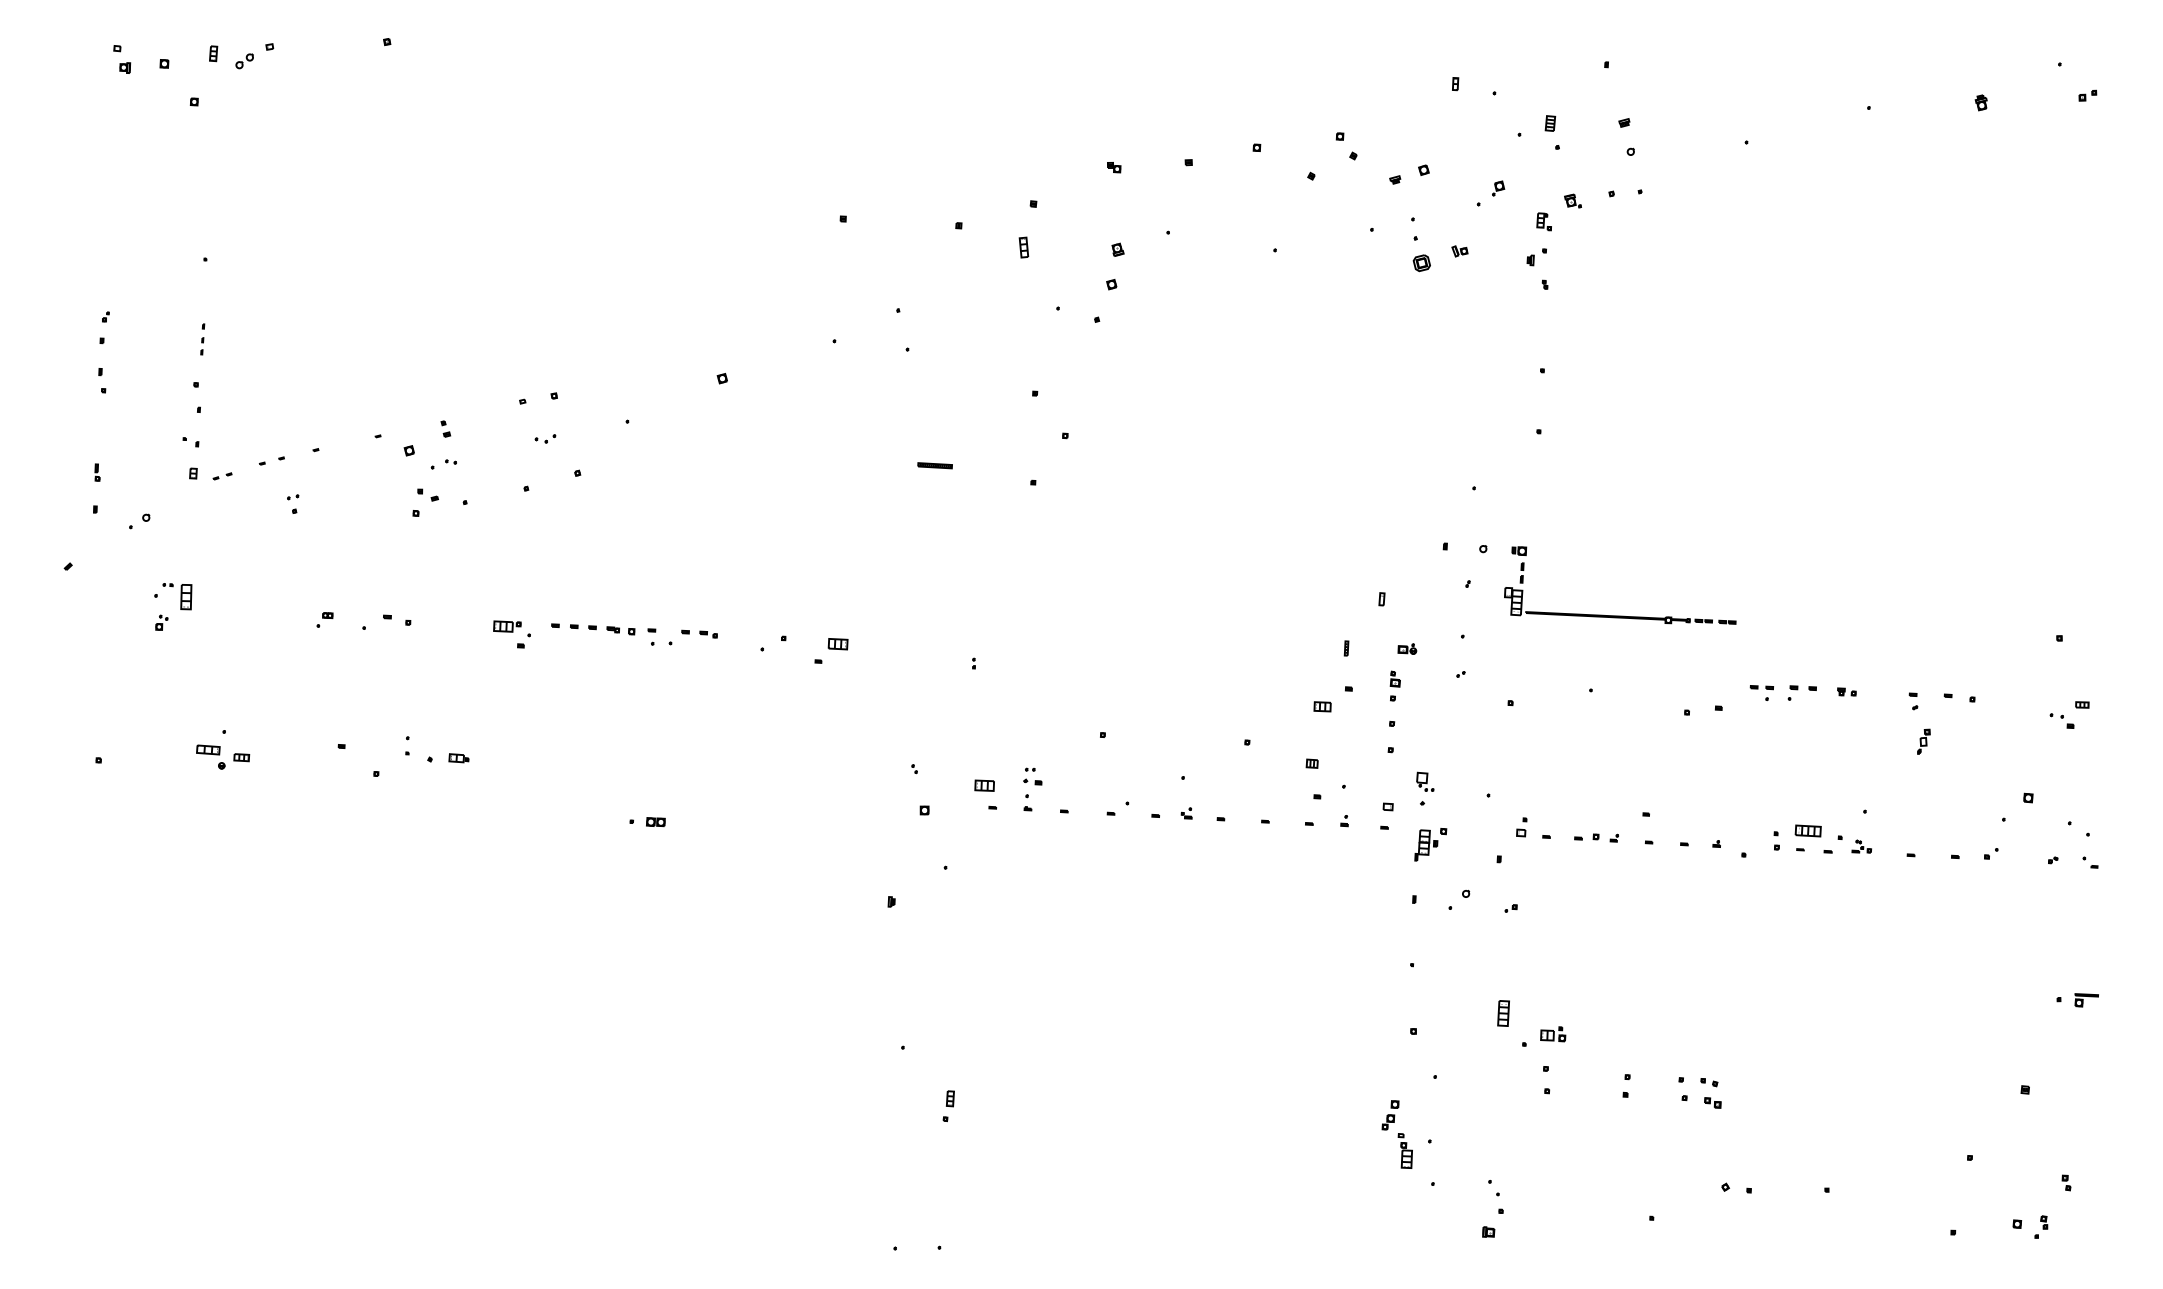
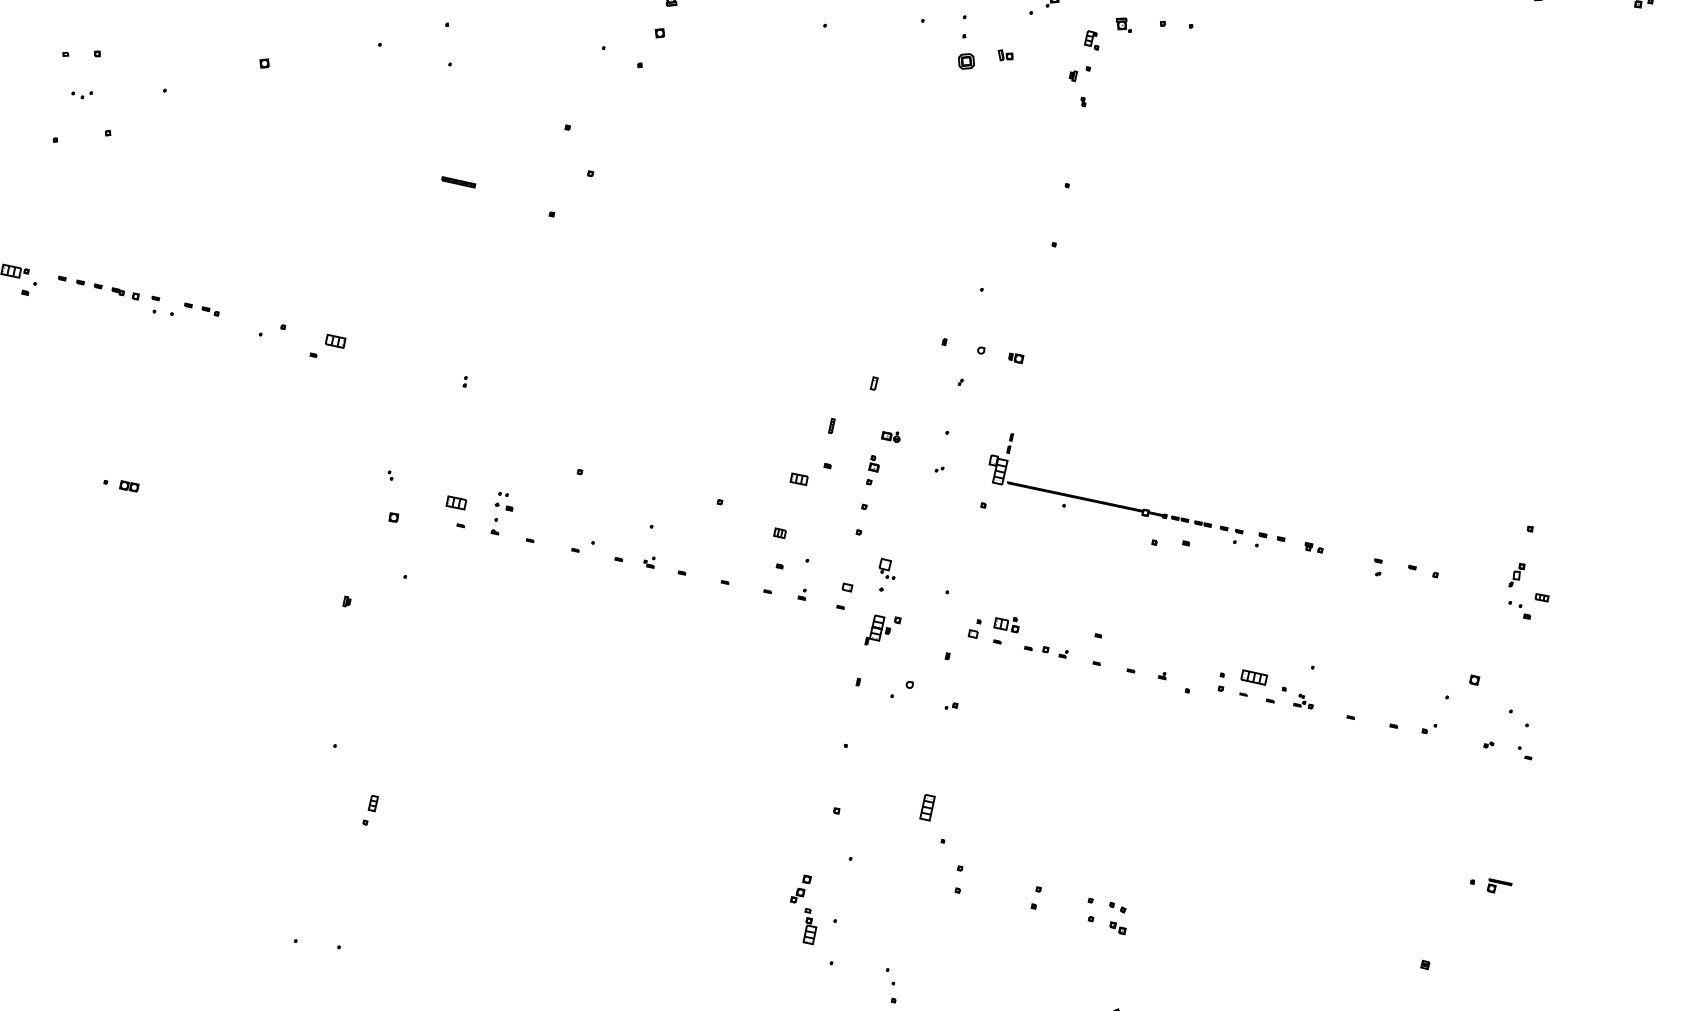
part: (1620, 615) -> (1099, 500), moved
part: (1923, 741) -> (1516, 575), moved
part: (1553, 1034) -> (1007, 624), moved

